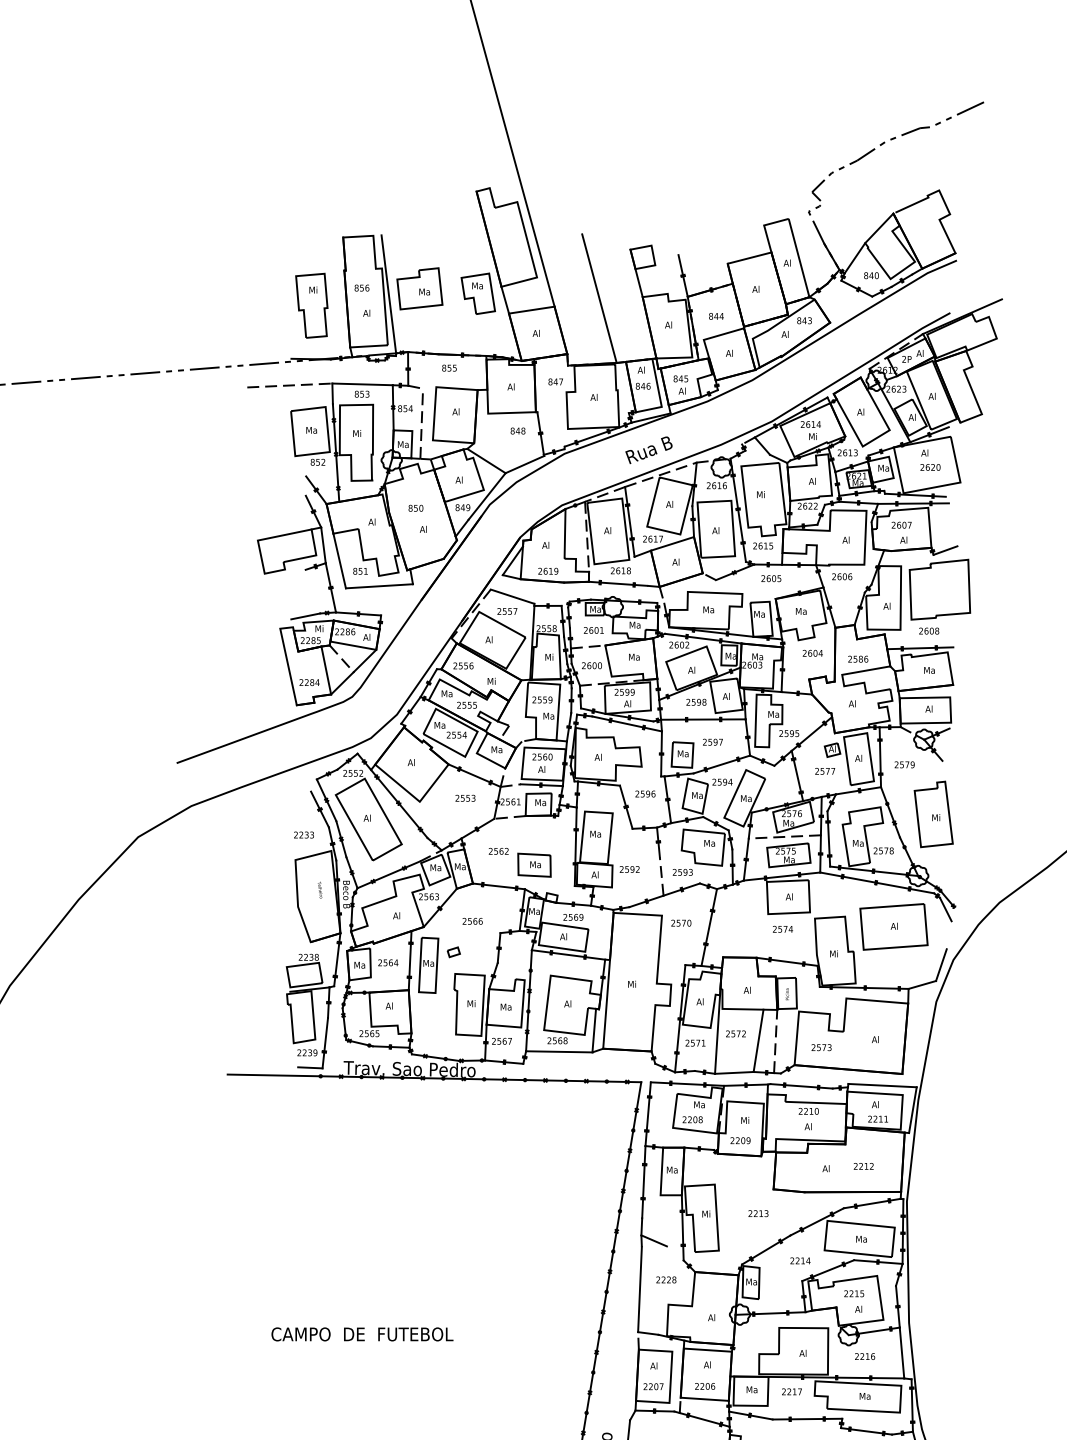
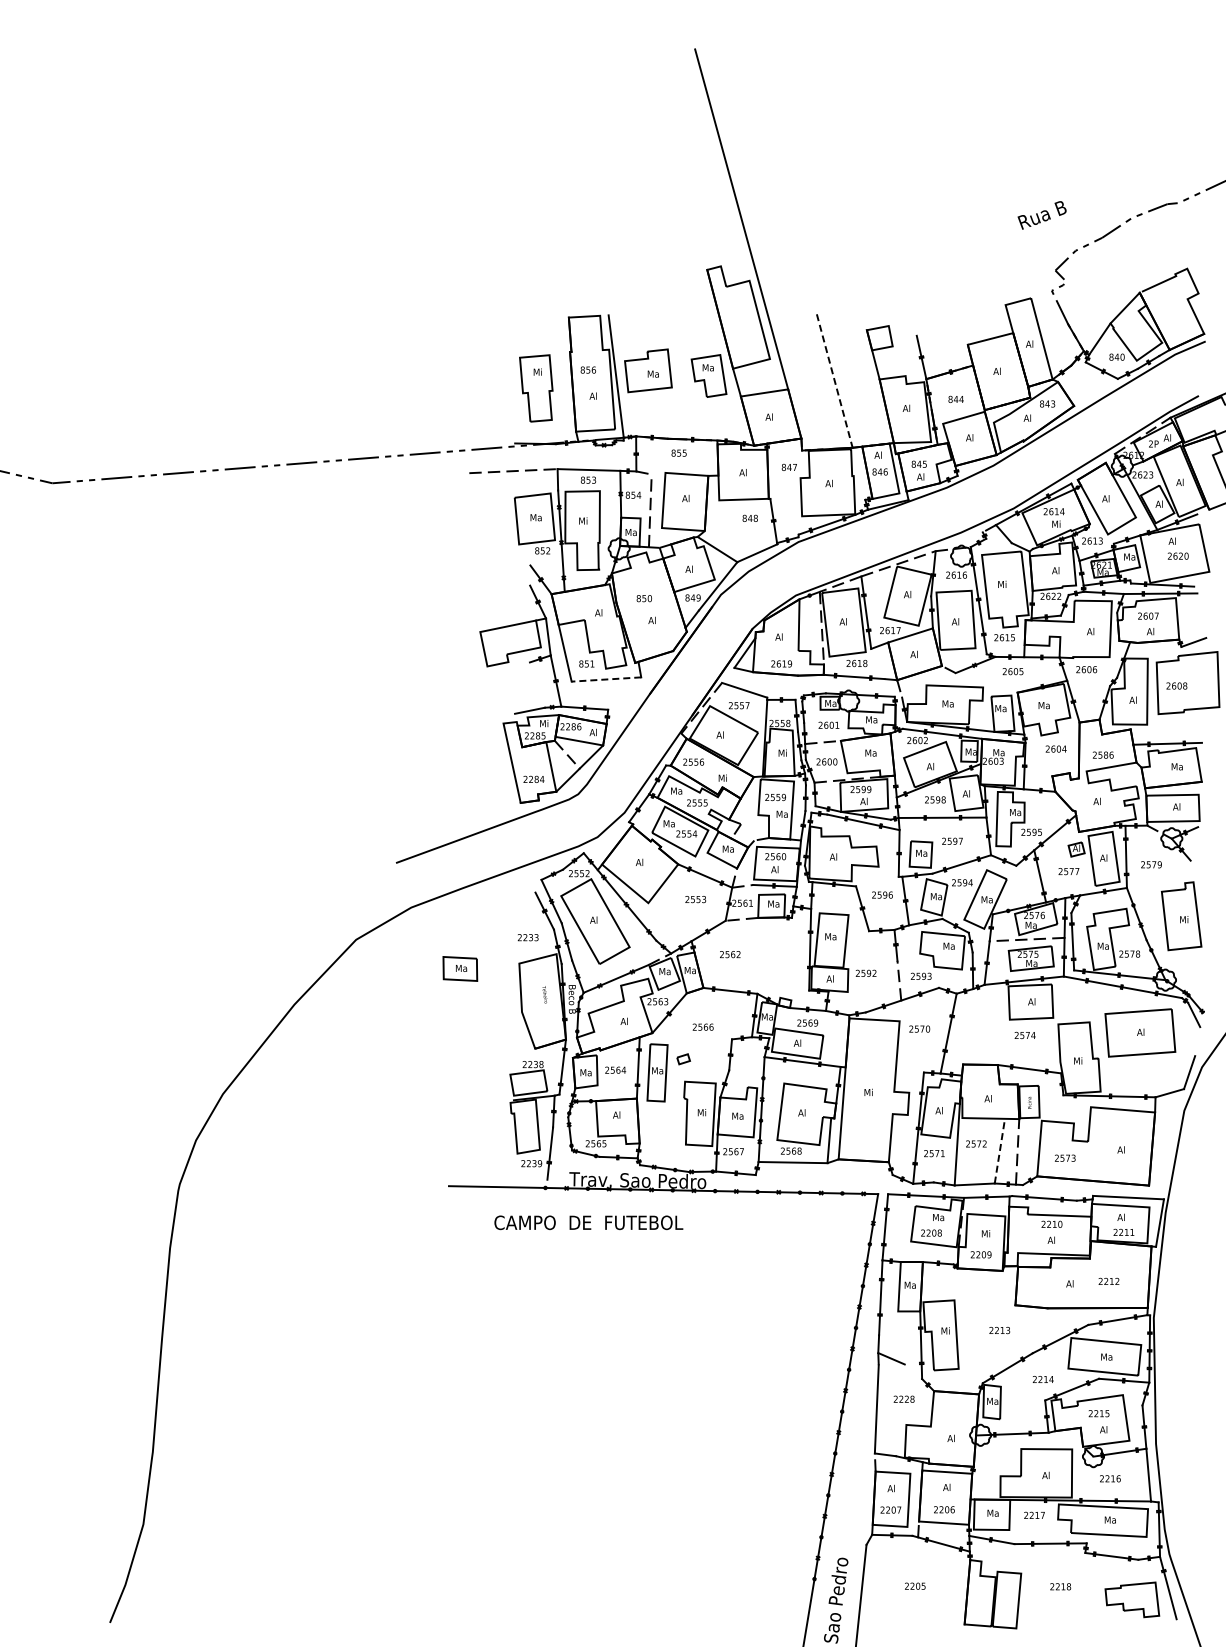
line: (599, 299) -> (834, 381), solid -> dashed
text: (648, 450) -> (1041, 215), moved
line: (379, 586) -> (606, 679), solid -> dashed
text: (928, 630) -> (1176, 685), moved
part: (534, 864) -> (460, 968), moved
line: (758, 1041) -> (999, 1151), solid -> dashed
line: (310, 1067) -> (534, 1178), removed
text: (362, 1334) -> (588, 1222), moved

